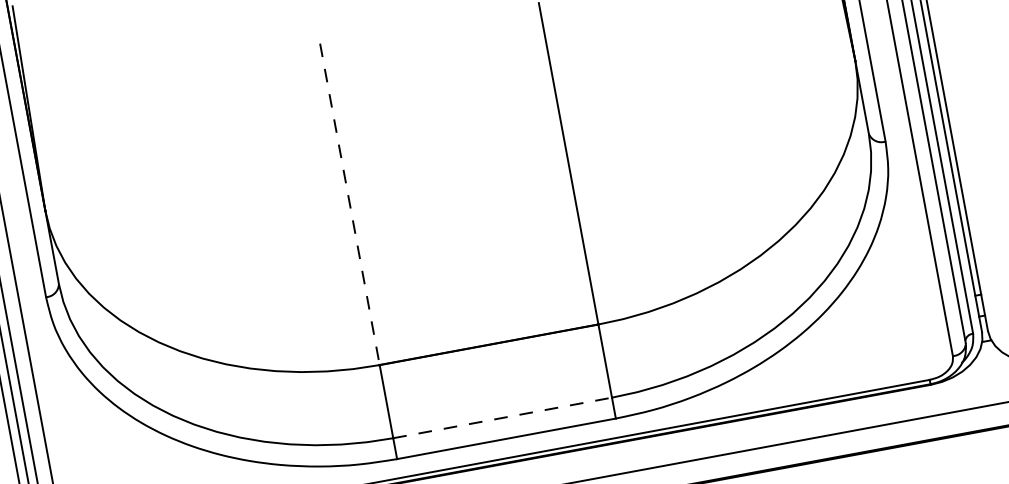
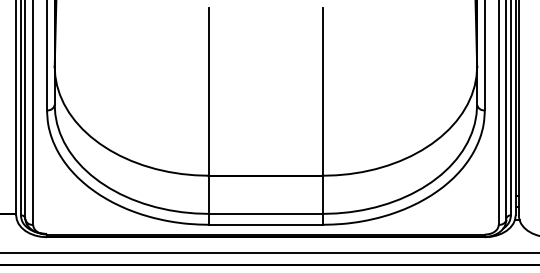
line: (348, 203) -> (208, 91), dashed -> solid
line: (503, 416) -> (266, 213), dashed -> solid

